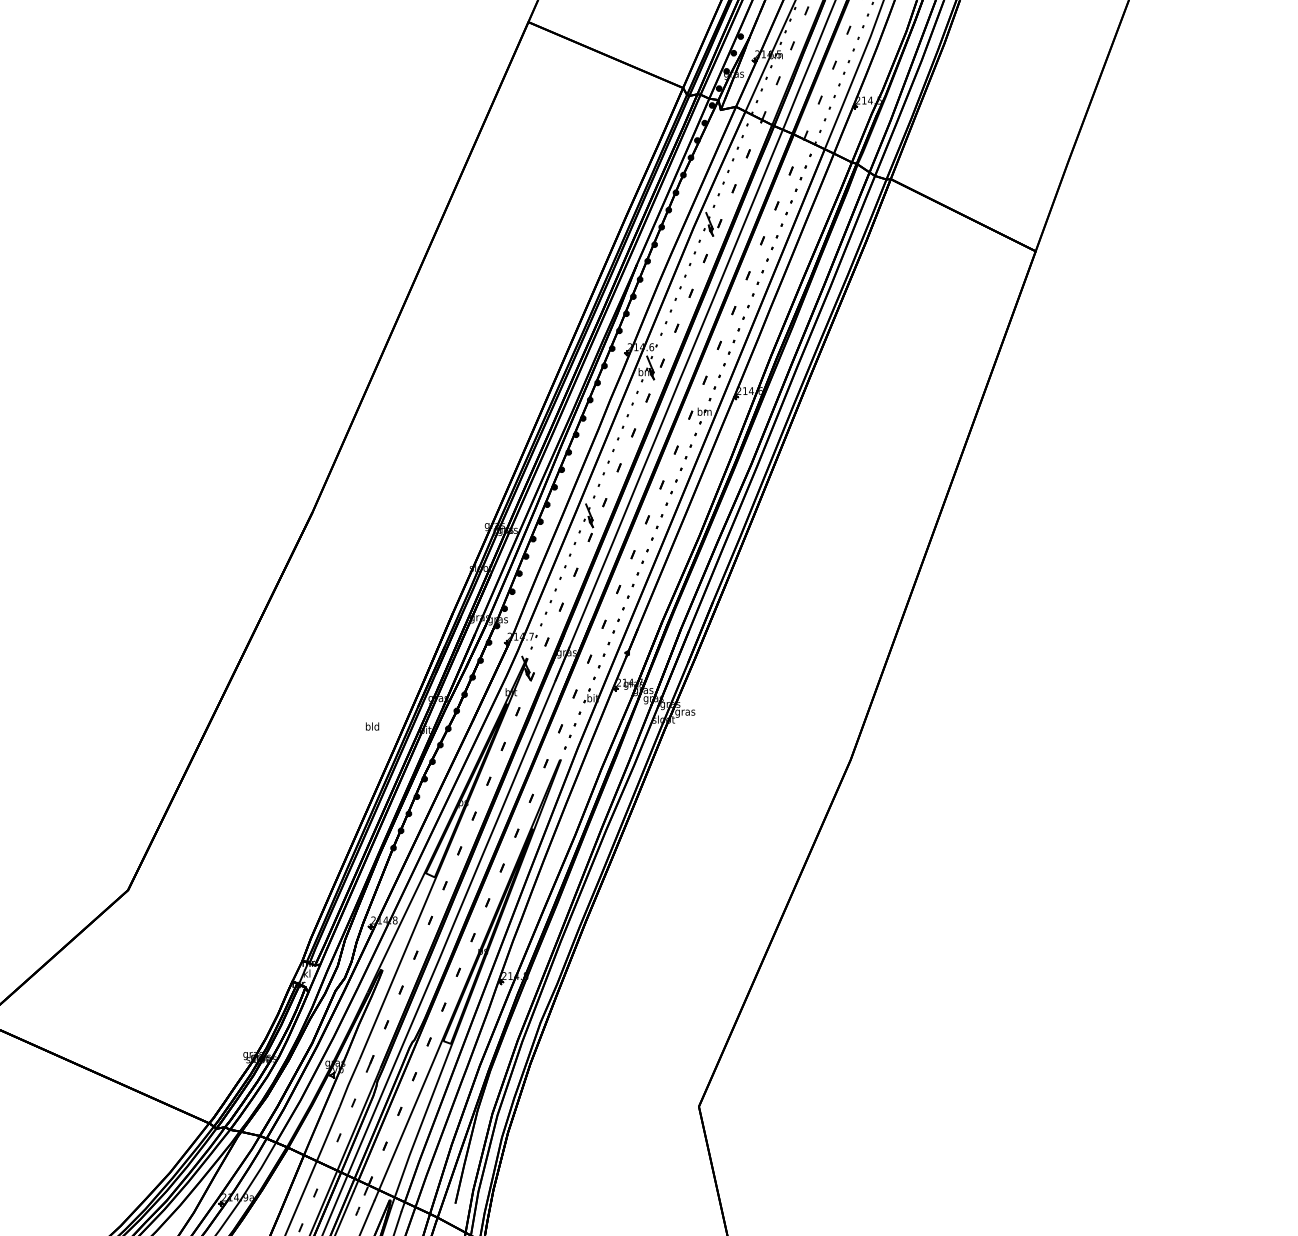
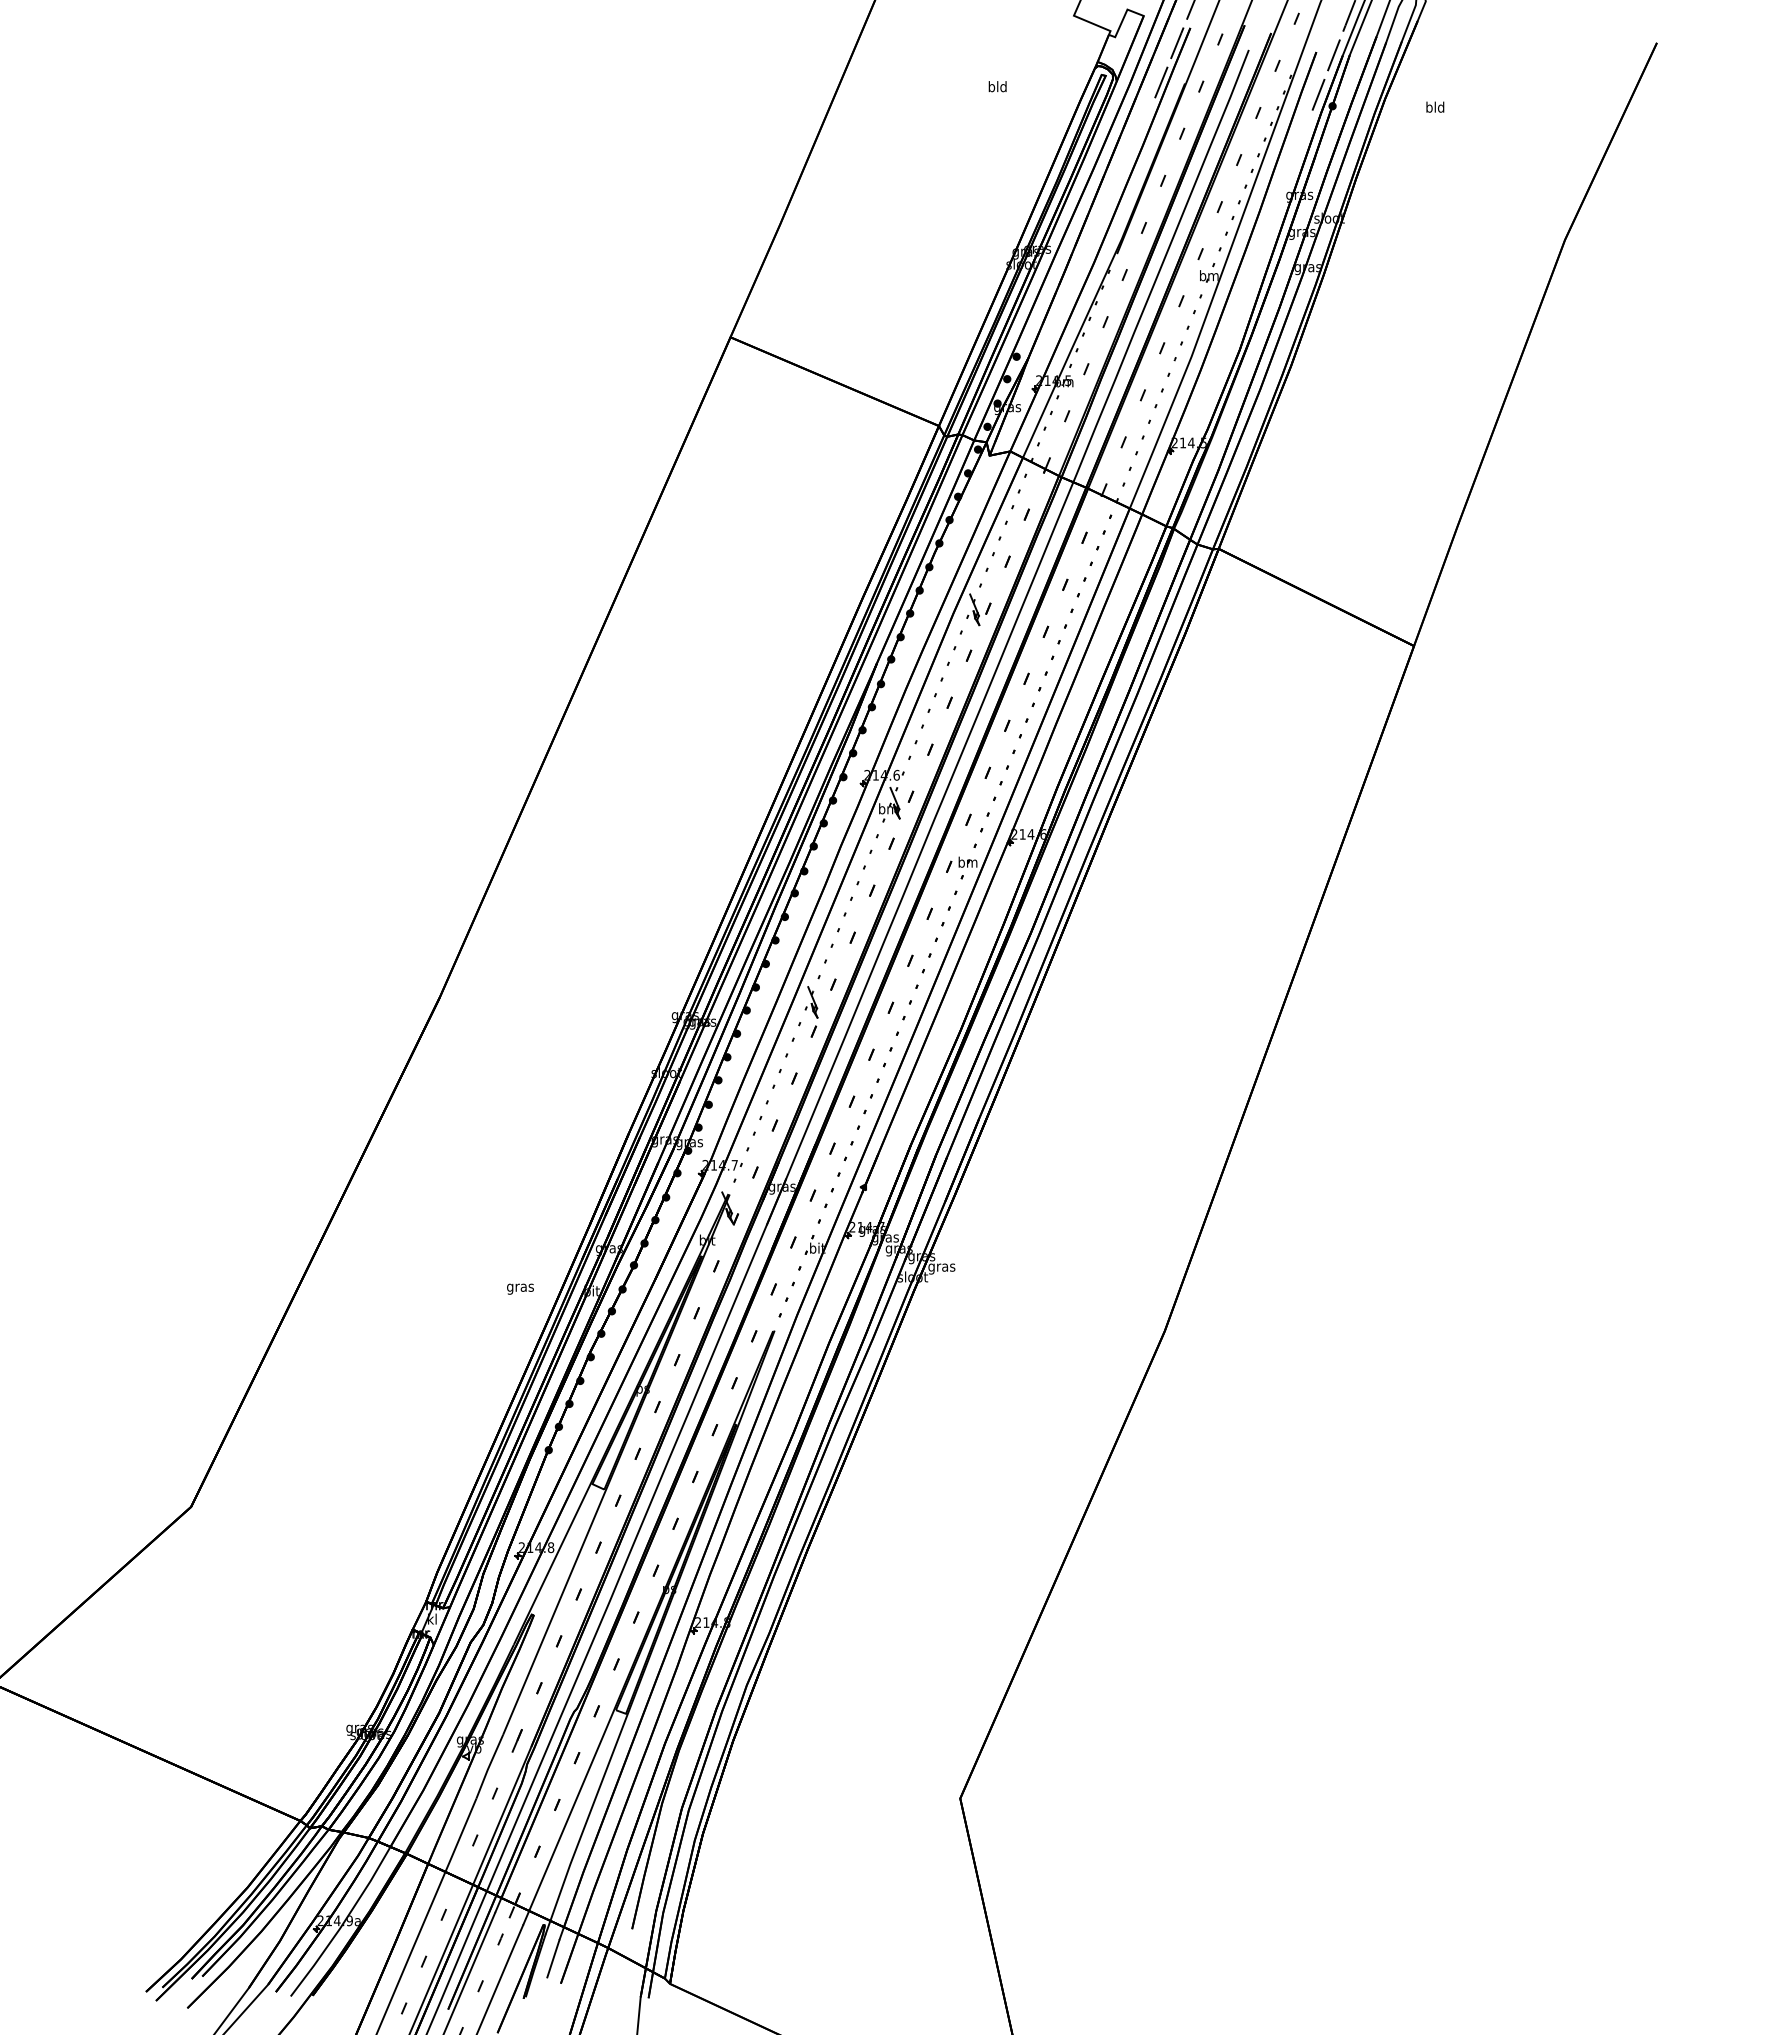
text: (372, 727) -> (520, 1287), bld -> gras

